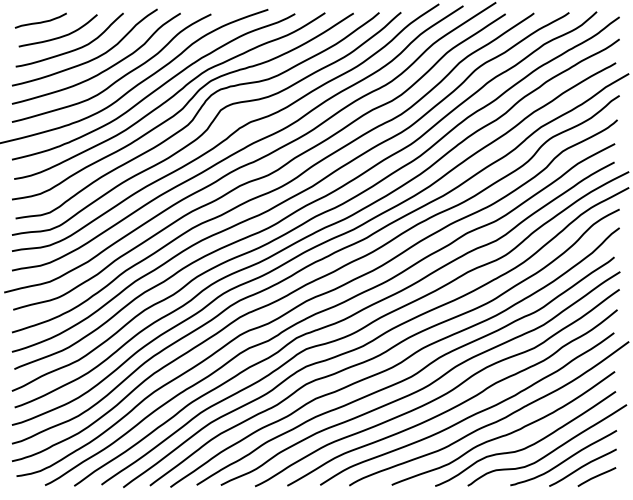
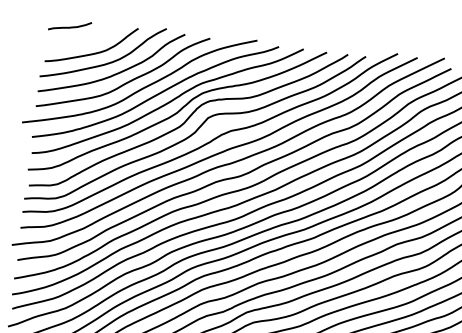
curve: (59, 36) -> (83, 40), removed

